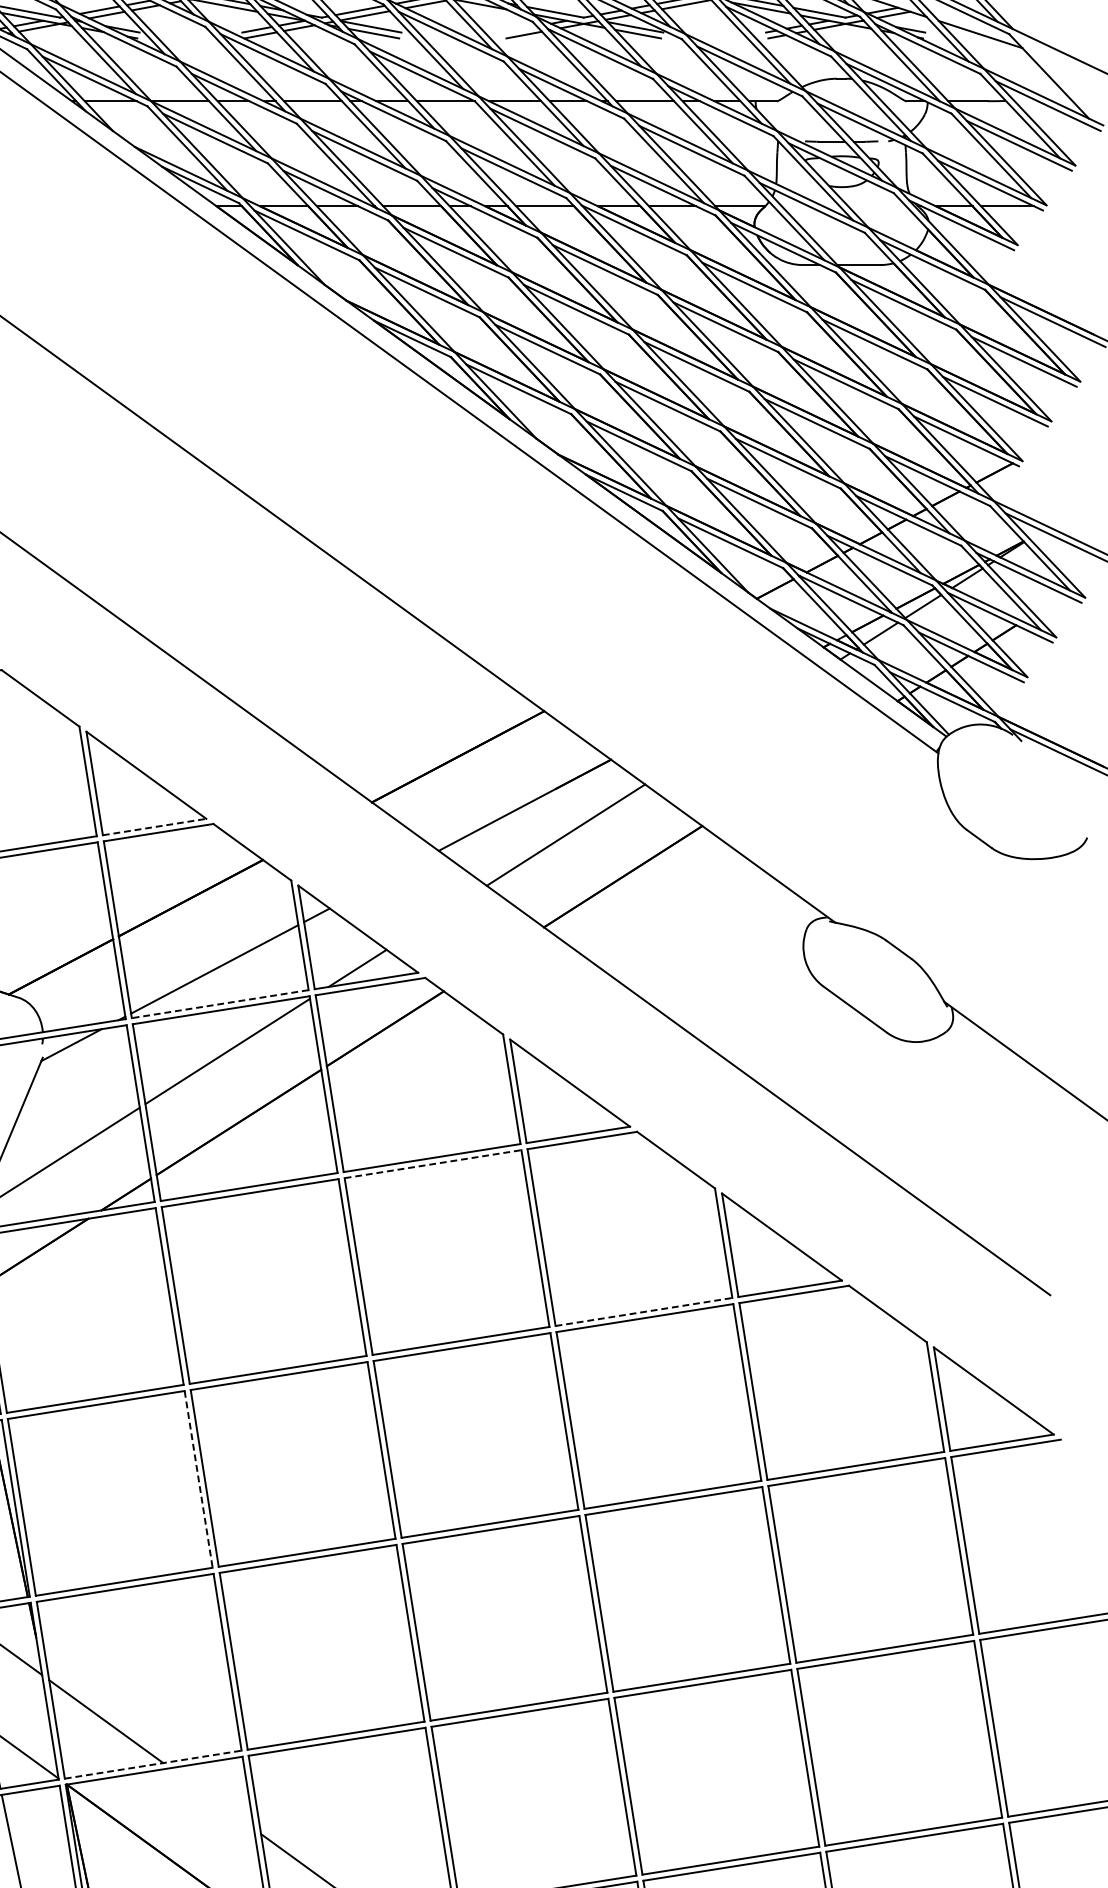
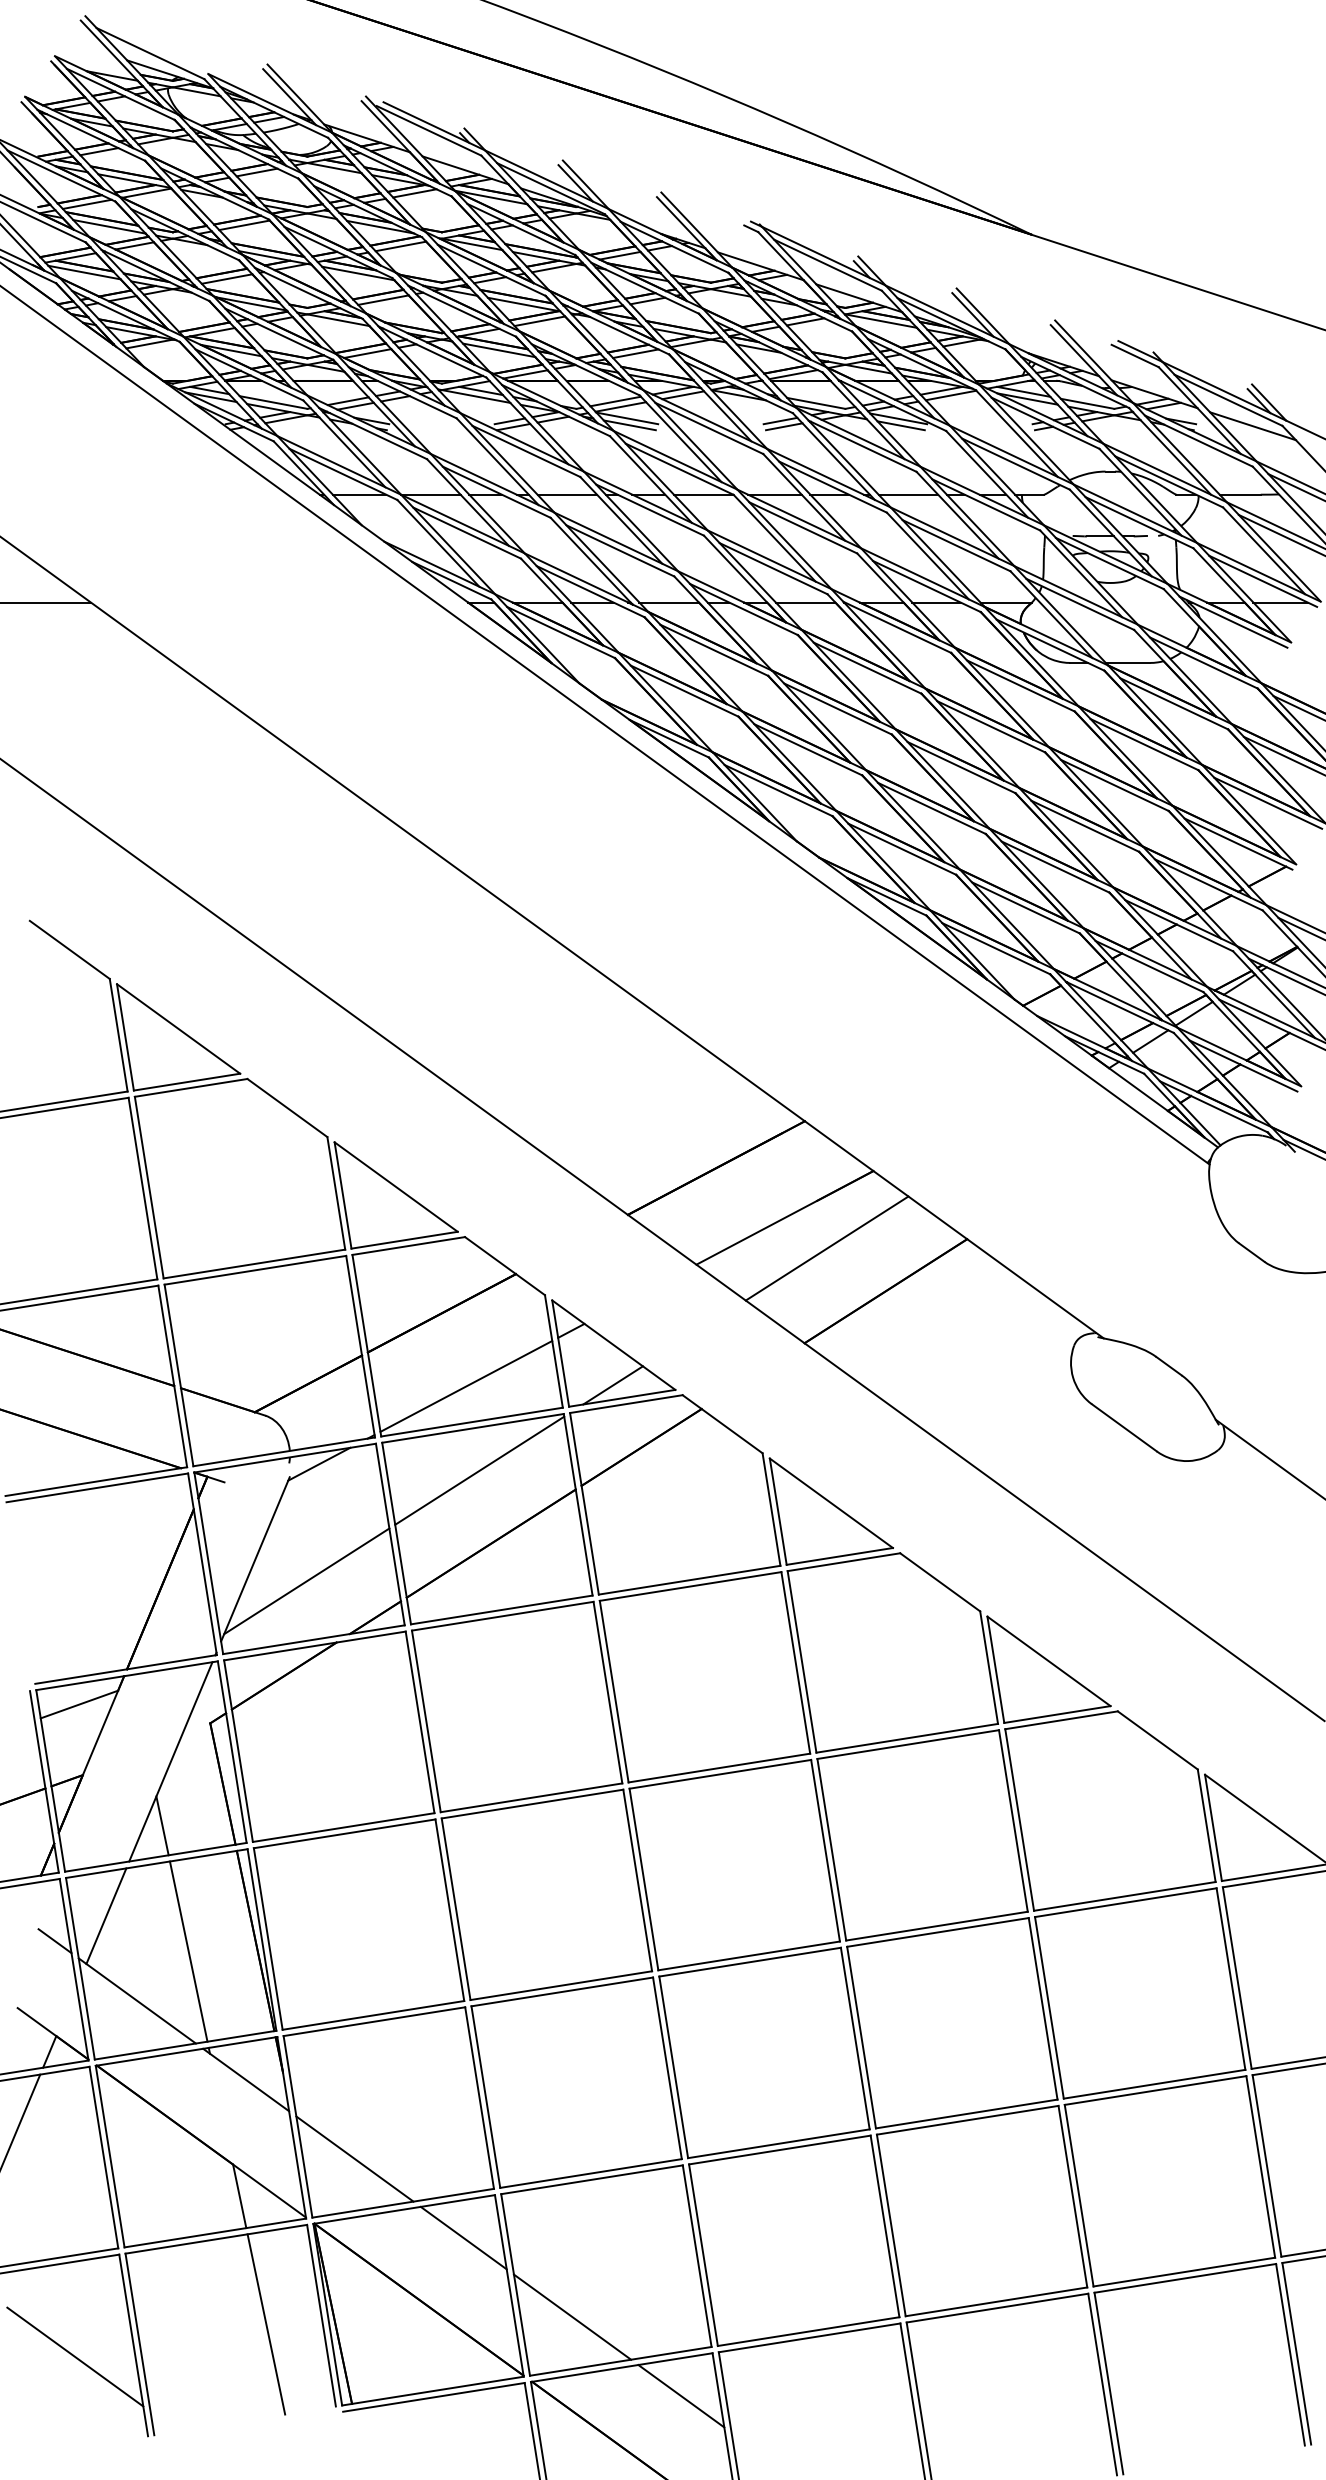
line: (520, 28) -> (780, 420), added
line: (154, 827) -> (404, 1240), dashed -> solid
line: (220, 1004) -> (472, 1422), dashed -> solid
line: (432, 1164) -> (690, 1586), dashed -> solid
line: (644, 1312) -> (907, 1738), dashed -> solid
line: (198, 1479) -> (449, 1910), dashed -> solid
line: (153, 1764) -> (403, 2203), dashed -> solid
line: (211, 1798) -> (463, 2237), added

